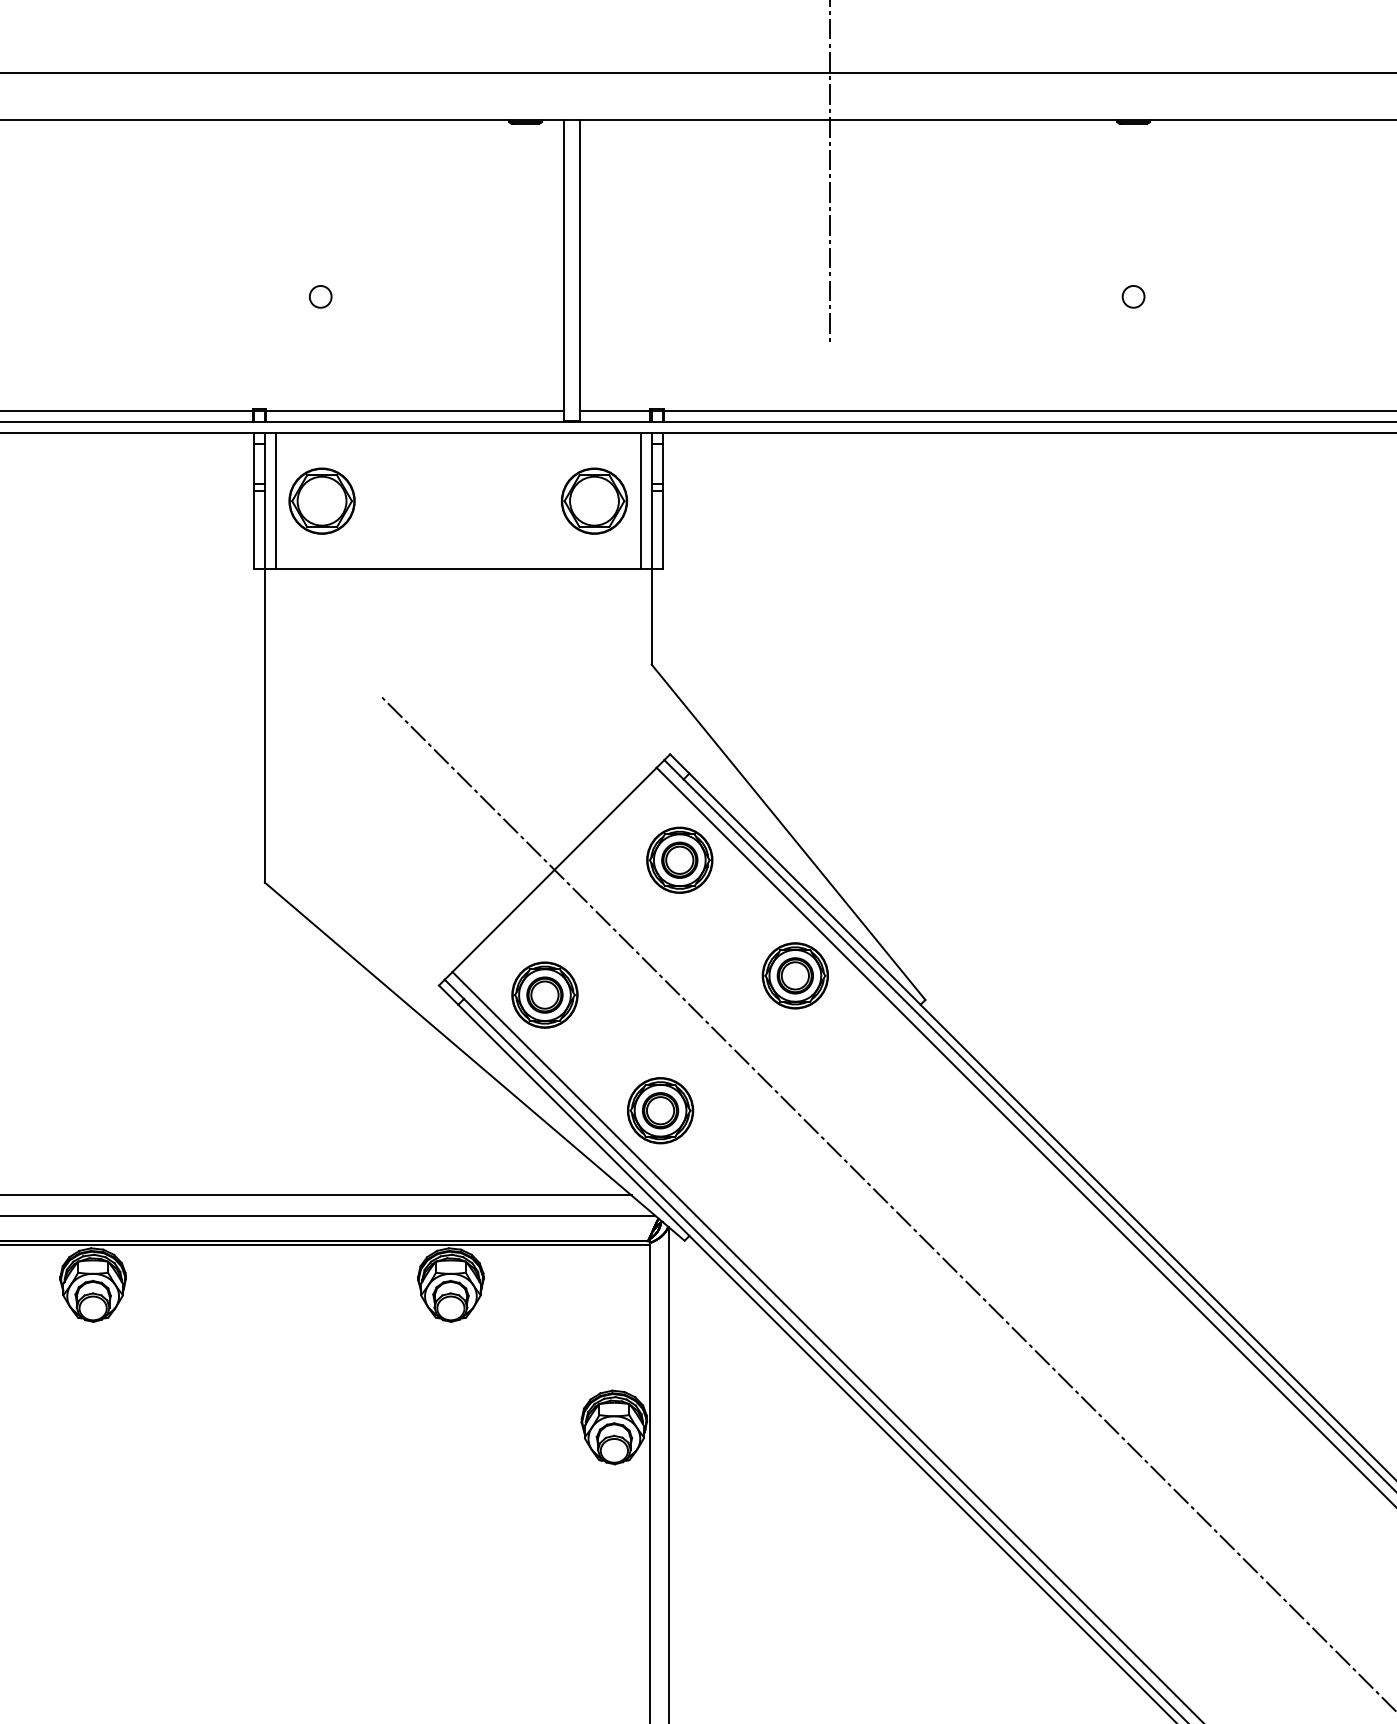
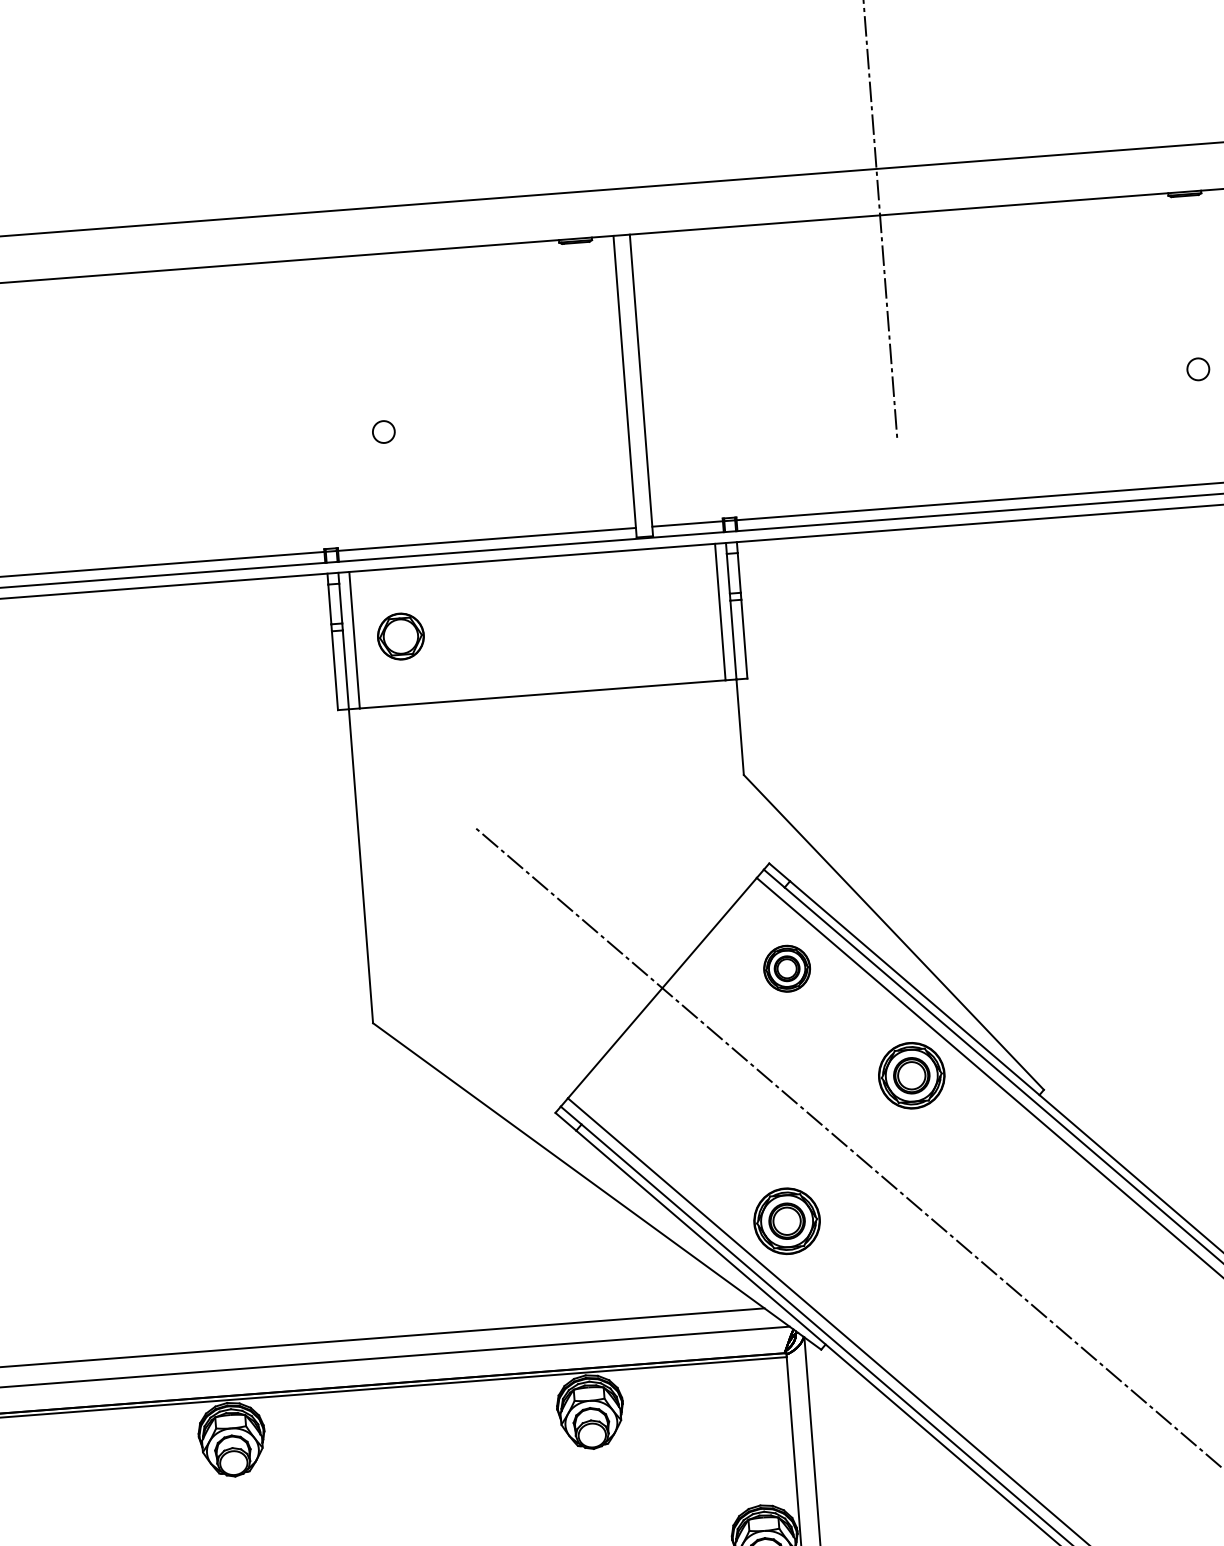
part: (321, 500) -> (400, 635), size x0.7
part: (594, 500) -> (673, 614), removed
part: (679, 859) -> (786, 968), size x0.7
part: (544, 994) -> (661, 1113), removed

